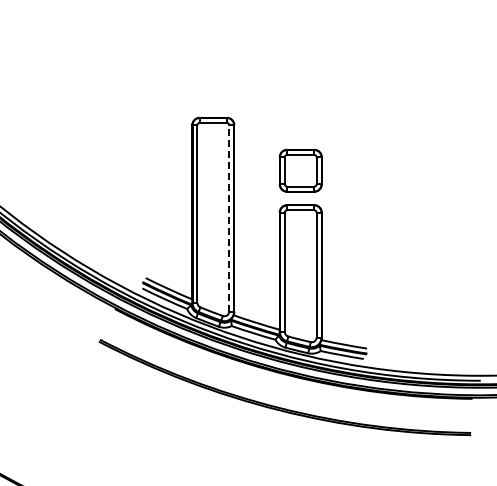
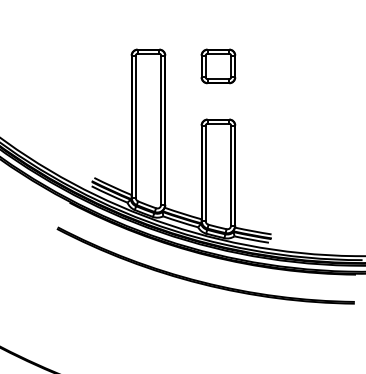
part: (300, 170) -> (218, 66), moved
line: (229, 217) -> (161, 129), dashed -> solid

